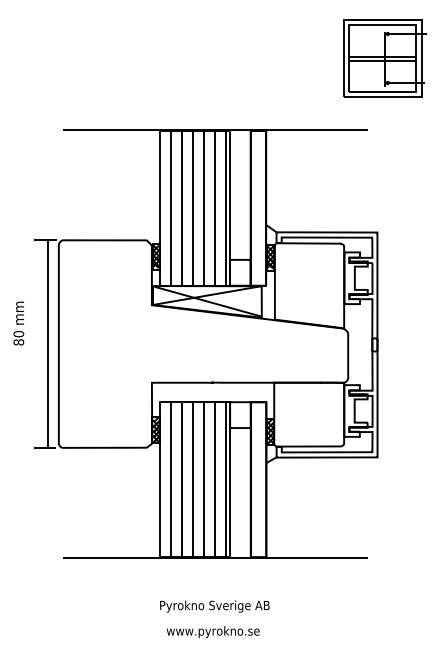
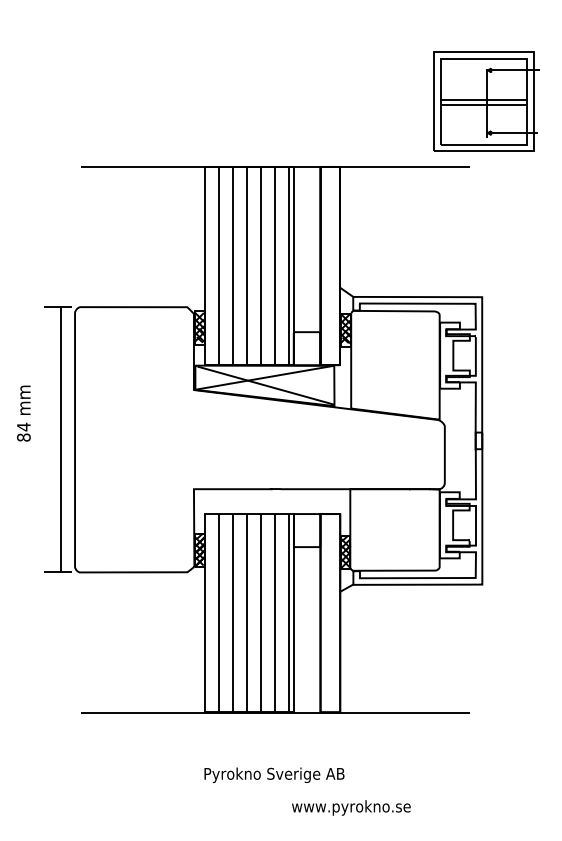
part: (384, 58) -> (486, 101), moved
text: (18, 333) -> (23, 426), 80 -> 84
text: (213, 631) -> (351, 807), moved

